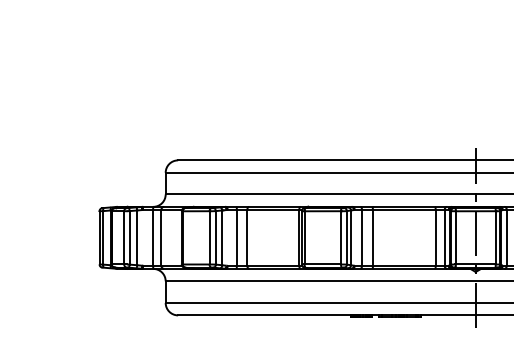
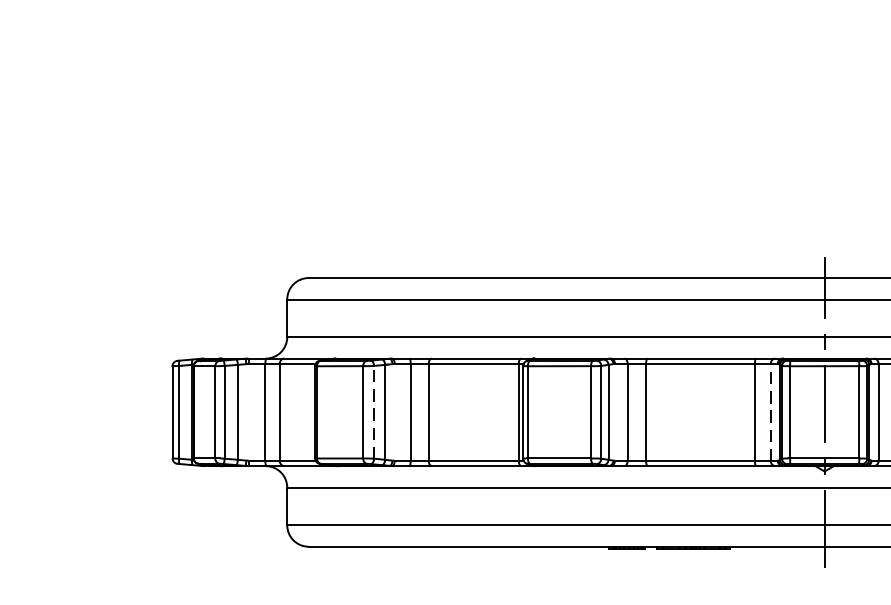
line: (215, 237) -> (373, 411), solid -> dashed
line: (444, 237) -> (770, 411), solid -> dashed

